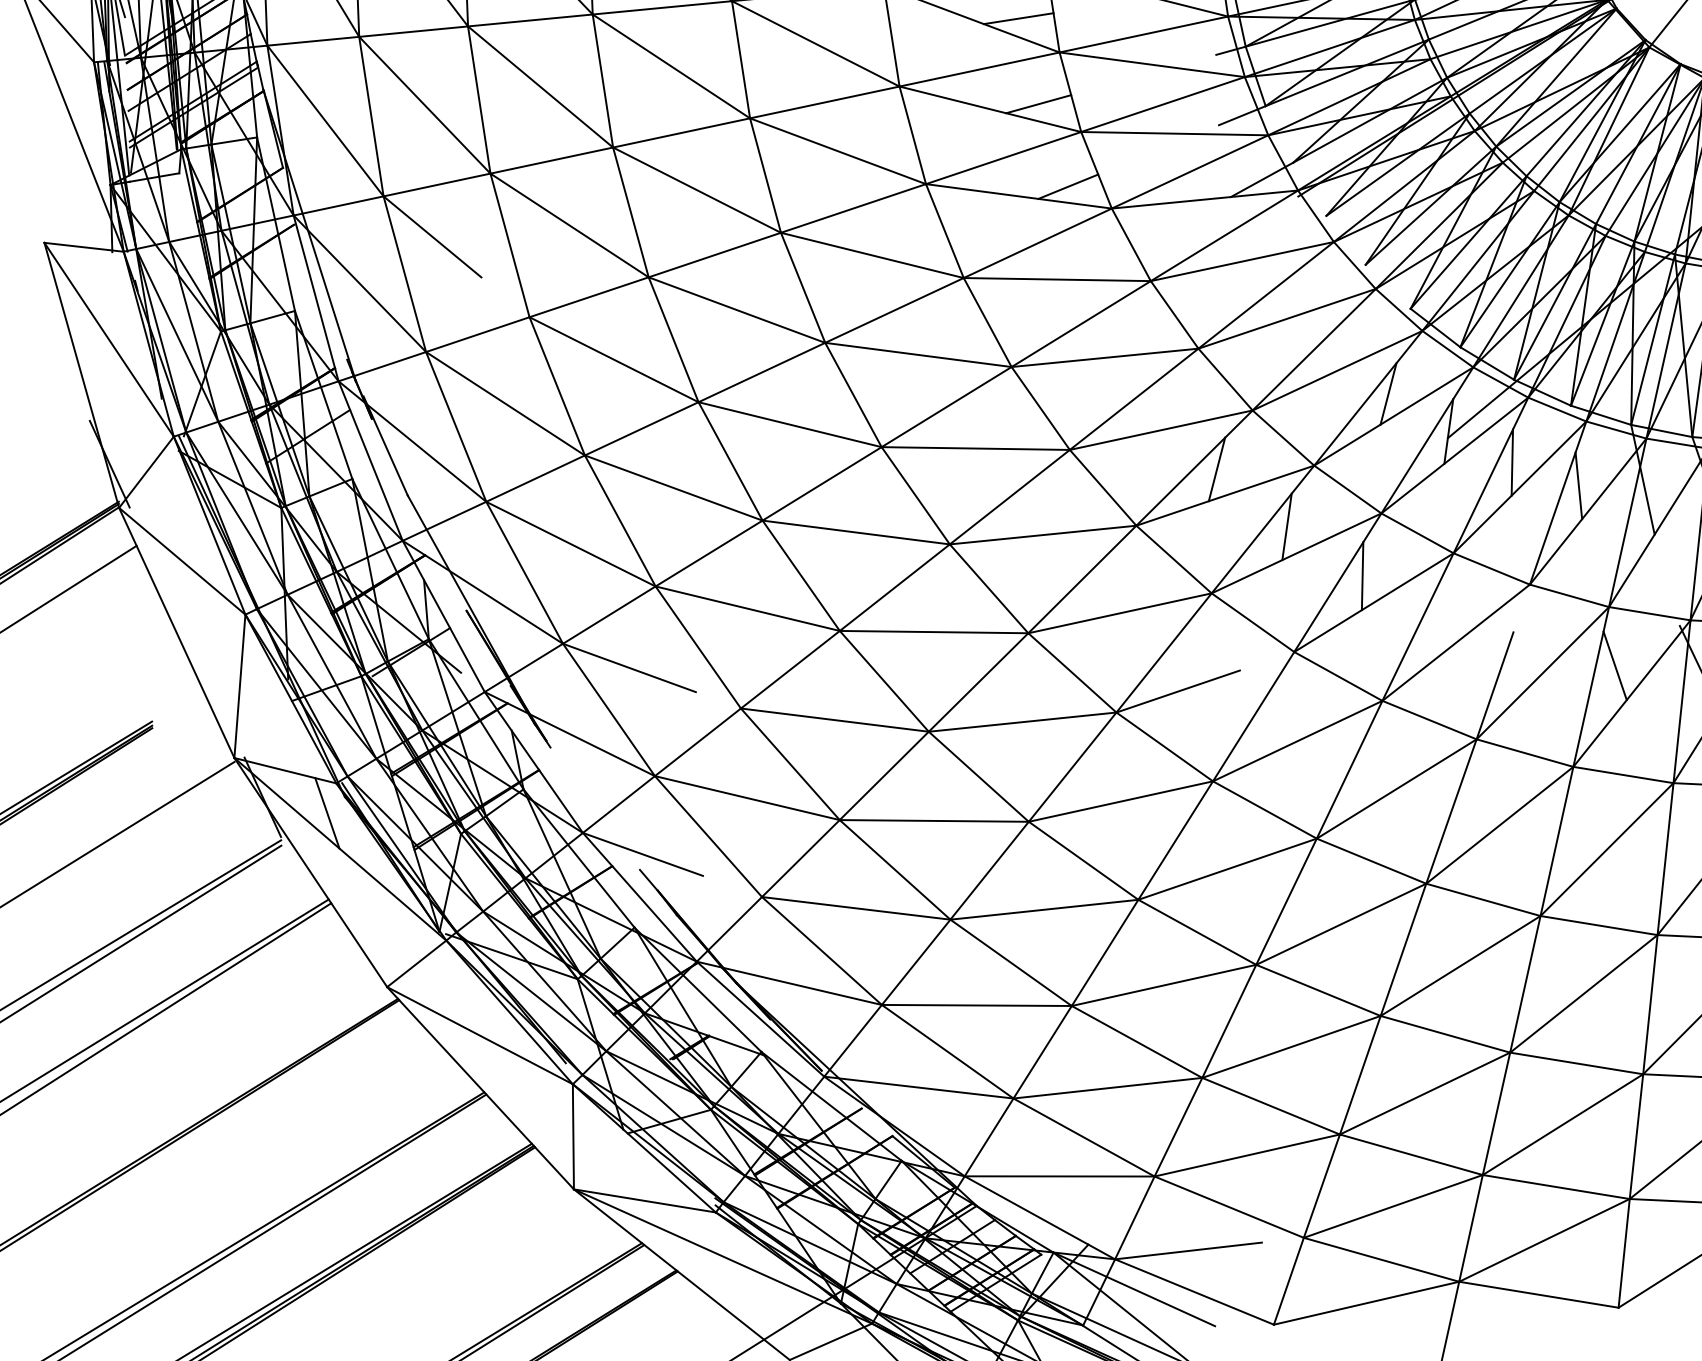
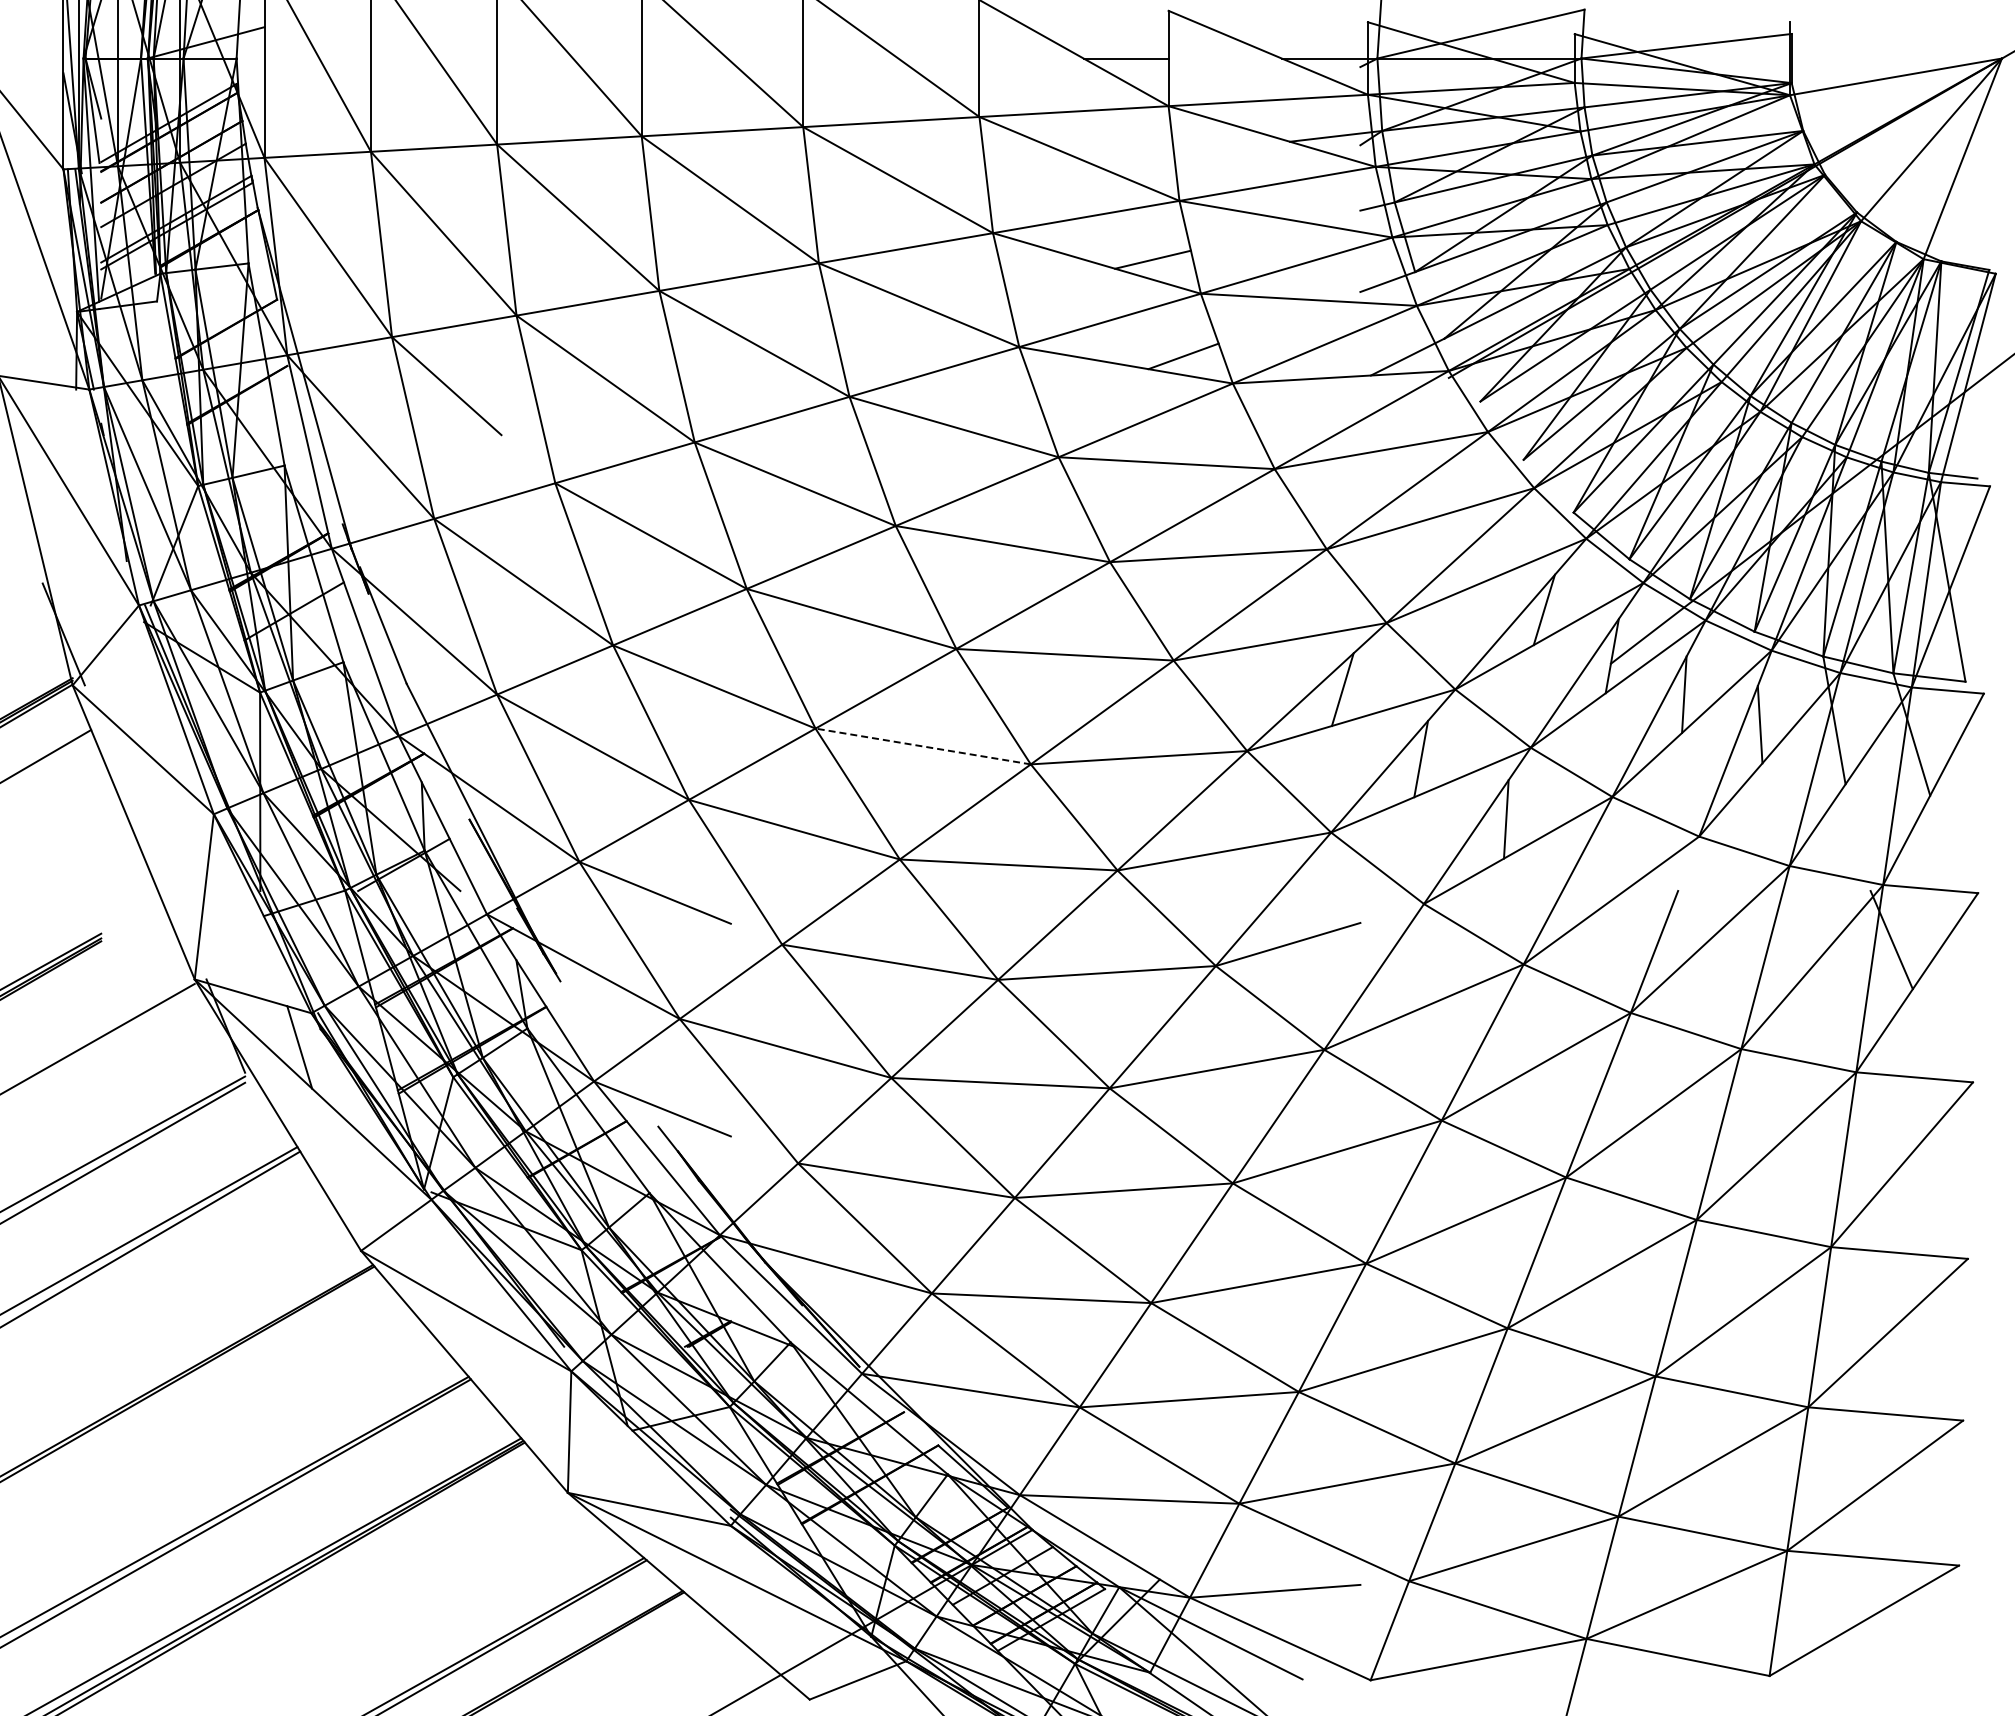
line: (1018, 18) -> (1133, 159), removed
line: (855, 532) -> (922, 746), solid -> dashed
line: (1615, 666) -> (1794, 934), removed

